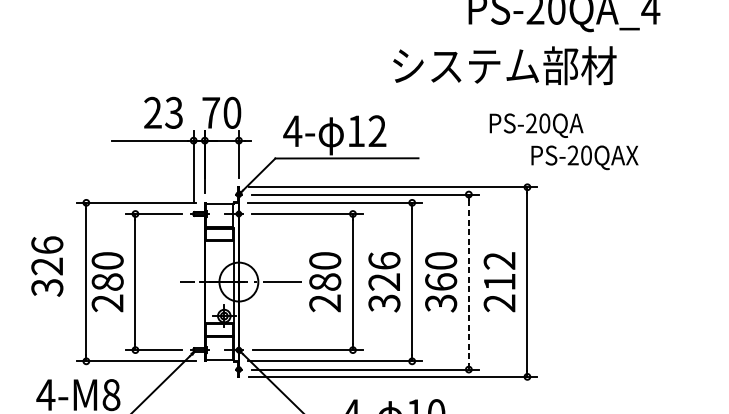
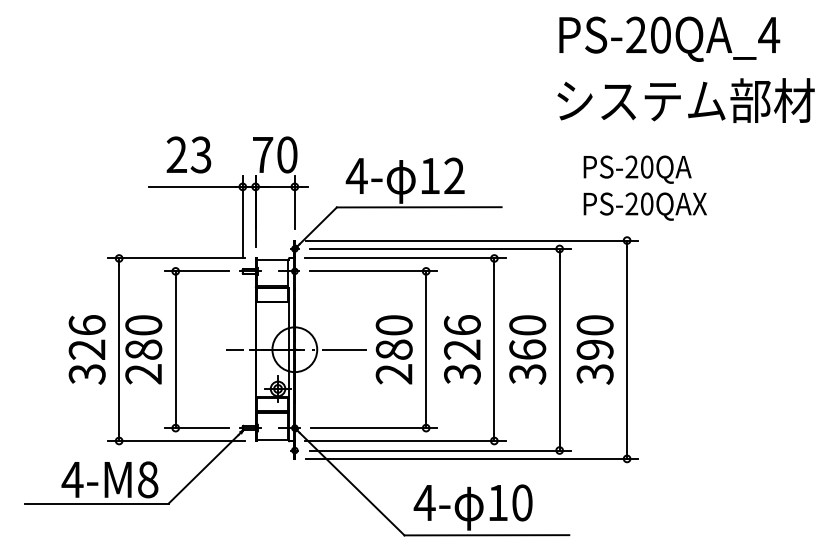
text: (504, 65) -> (685, 100), moved
text: (163, 112) -> (188, 154), moved
text: (584, 157) -> (644, 206), moved
text: (46, 266) -> (86, 349), moved
text: (499, 281) -> (594, 349), 212 -> 390
line: (468, 282) -> (559, 350), dashed -> solid

